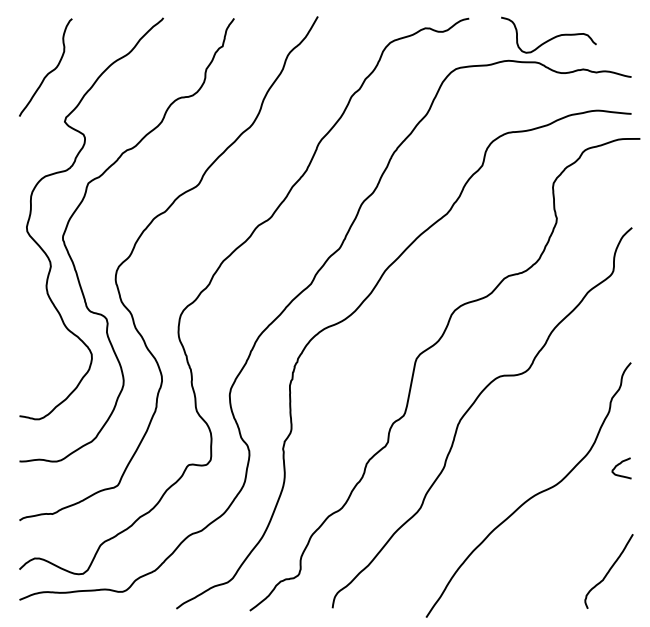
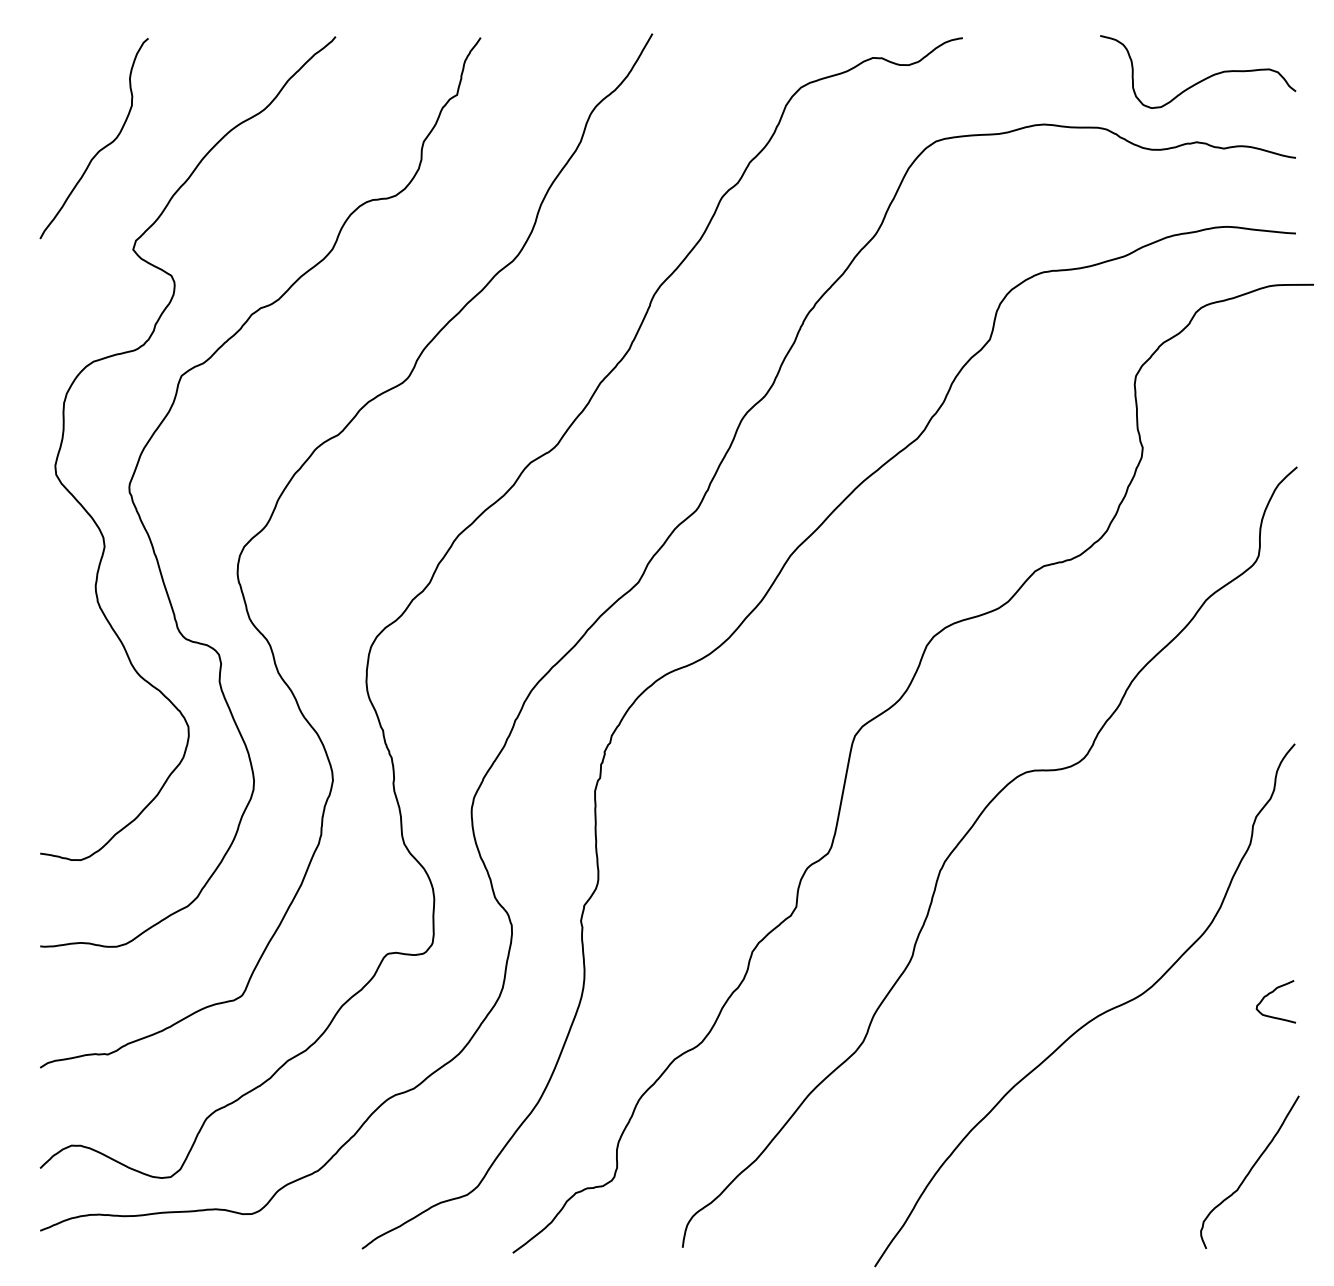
curve: (550, 38) -> (1201, 78), moved
curve: (620, 464) -> (1273, 993), moved

